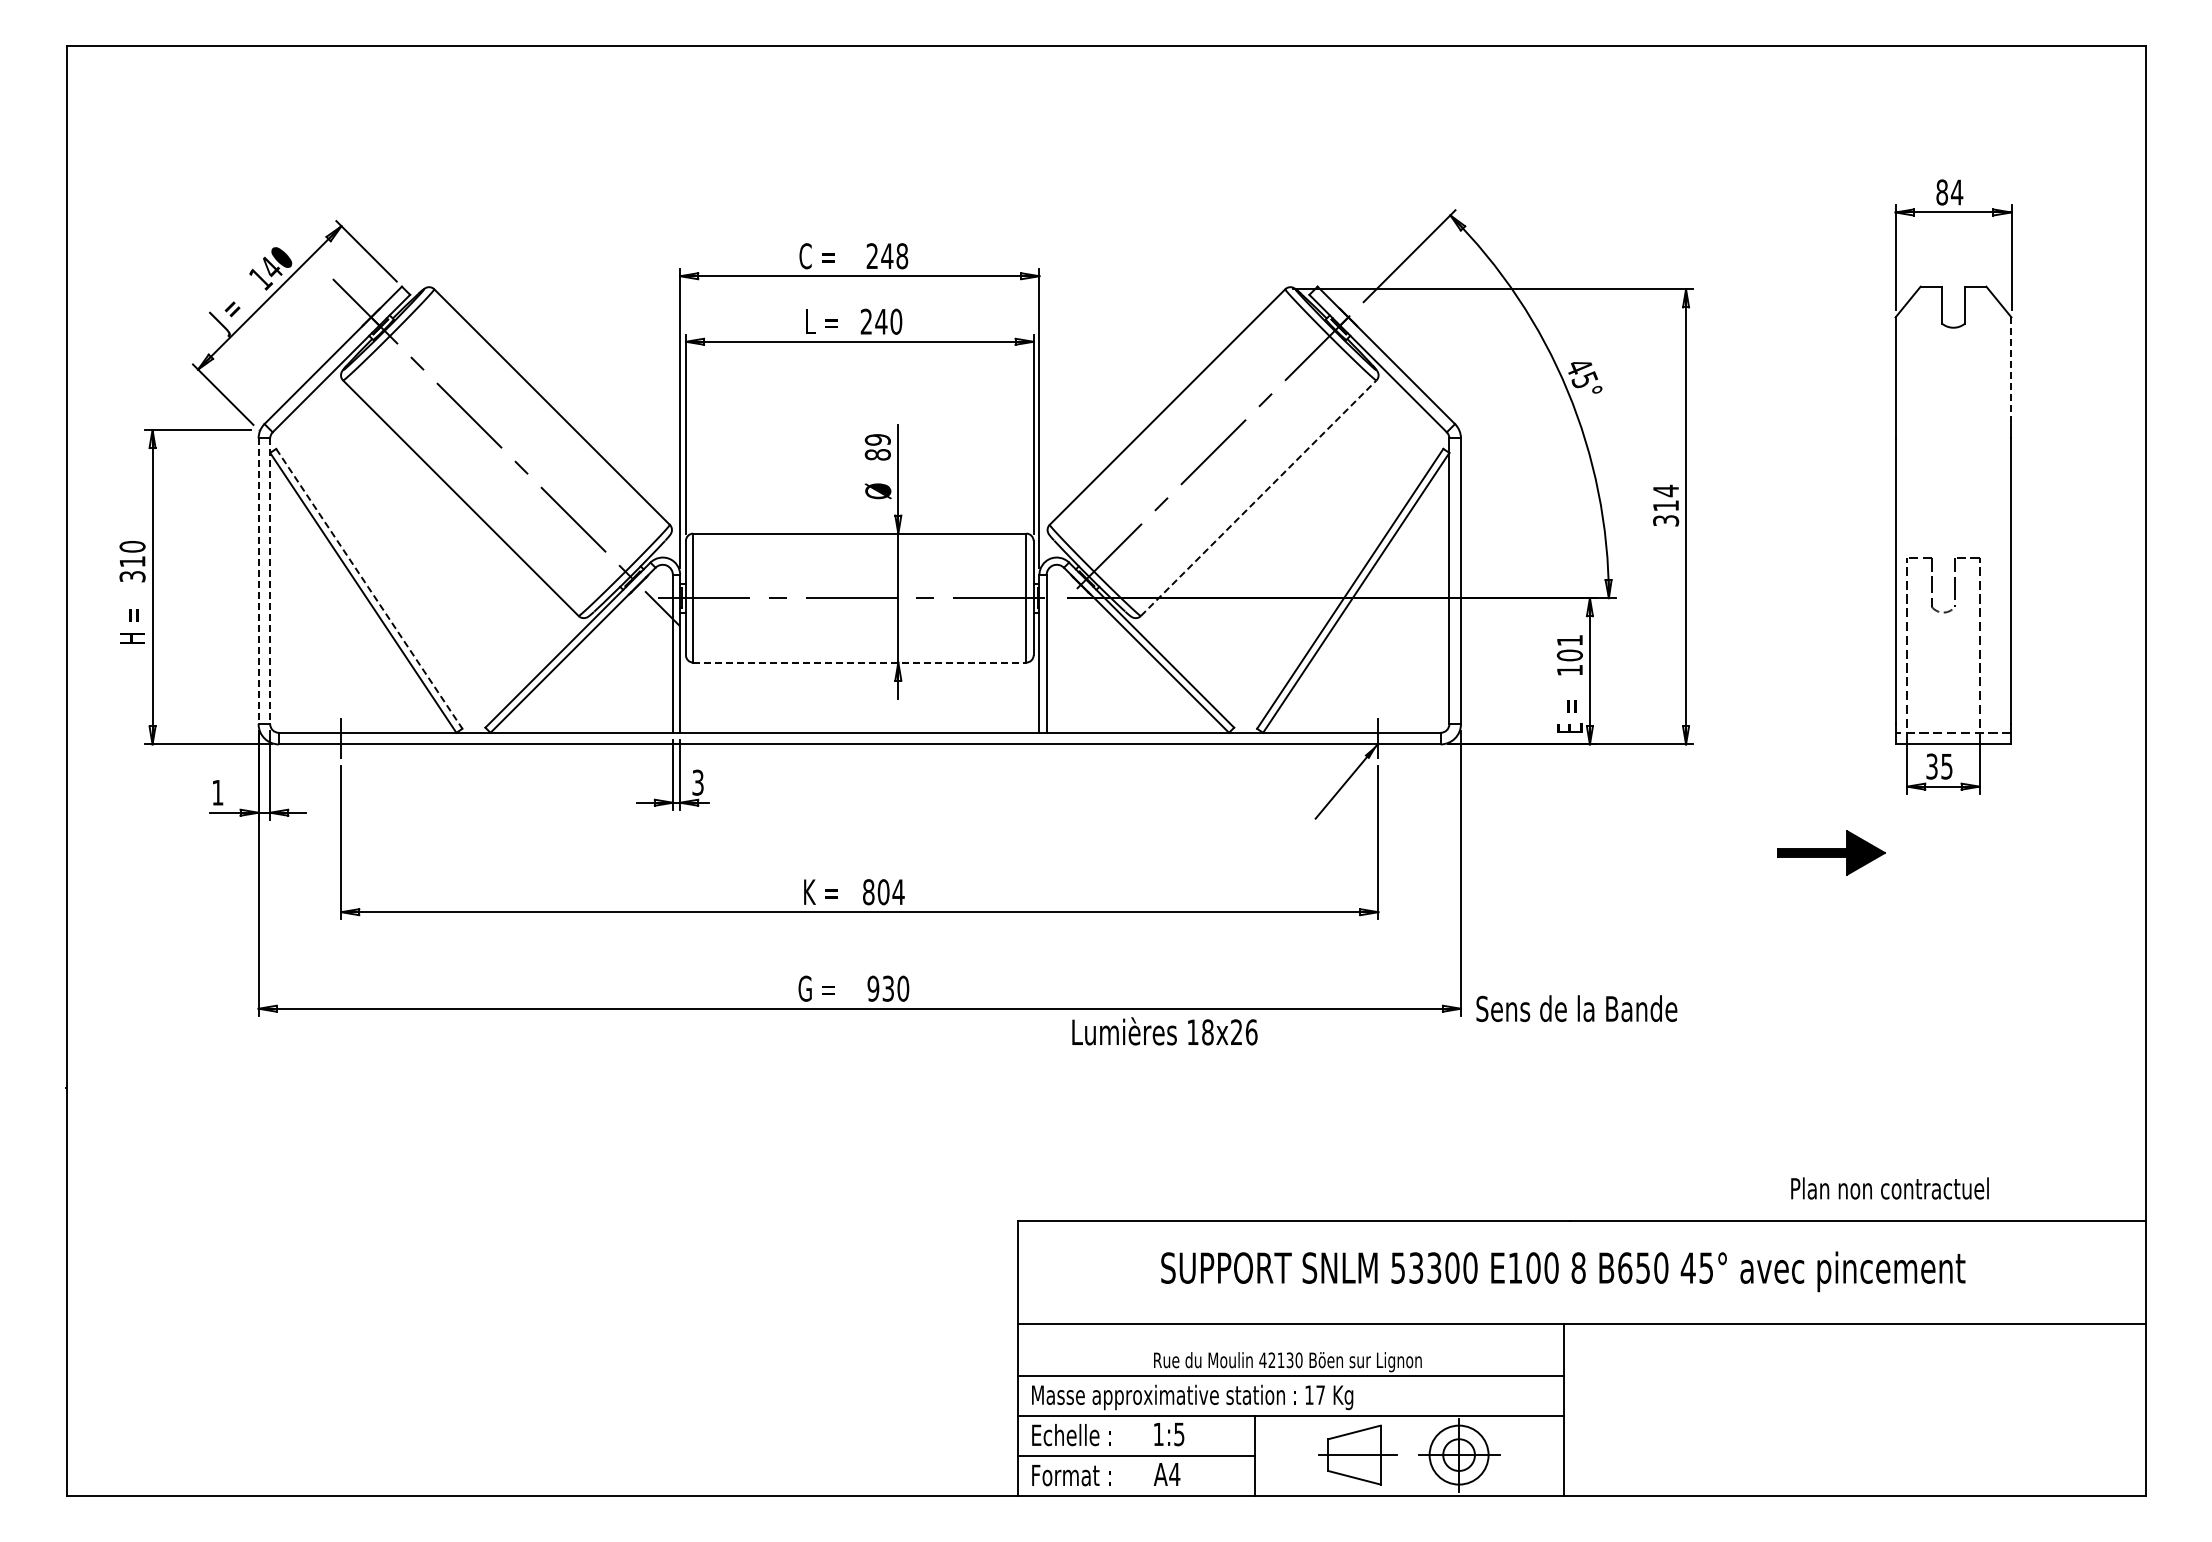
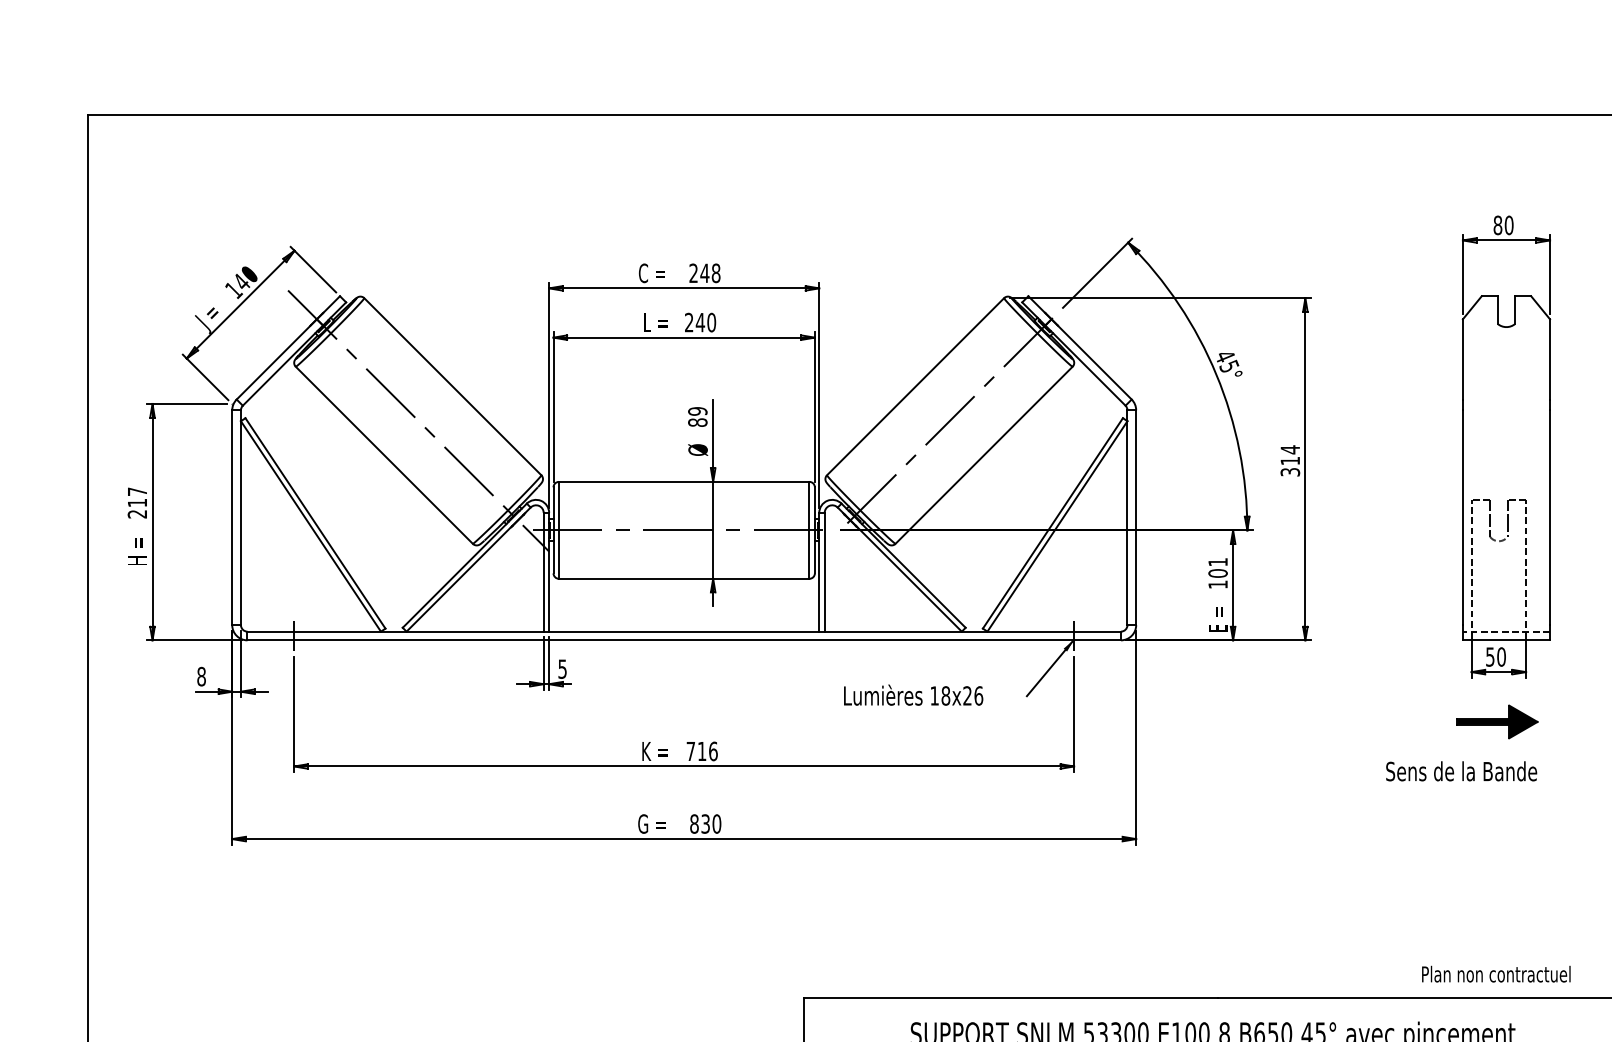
text: (1956, 192) -> (1508, 225), 84 -> 80
line: (2011, 371) -> (1550, 360), dashed -> solid
line: (1258, 498) -> (983, 455), dashed -> solid
text: (132, 561) -> (137, 502), 310 -> 217
line: (258, 581) -> (232, 517), dashed -> solid
line: (270, 581) -> (241, 517), dashed -> solid
line: (369, 589) -> (315, 523), dashed -> solid
line: (859, 662) -> (683, 578), dashed -> solid
text: (1939, 766) -> (1495, 656), 35 -> 50
text: (698, 782) -> (562, 668), 3 -> 5
text: (217, 792) -> (201, 676), 1 -> 8
part: (1831, 852) -> (1497, 721), moved
text: (883, 892) -> (702, 751), 804 -> 716
text: (873, 988) -> (694, 823), 930 -> 830
text: (1576, 1008) -> (1461, 771), moved
text: (1164, 1031) -> (913, 695), moved
text: (1889, 1188) -> (1495, 974), moved

